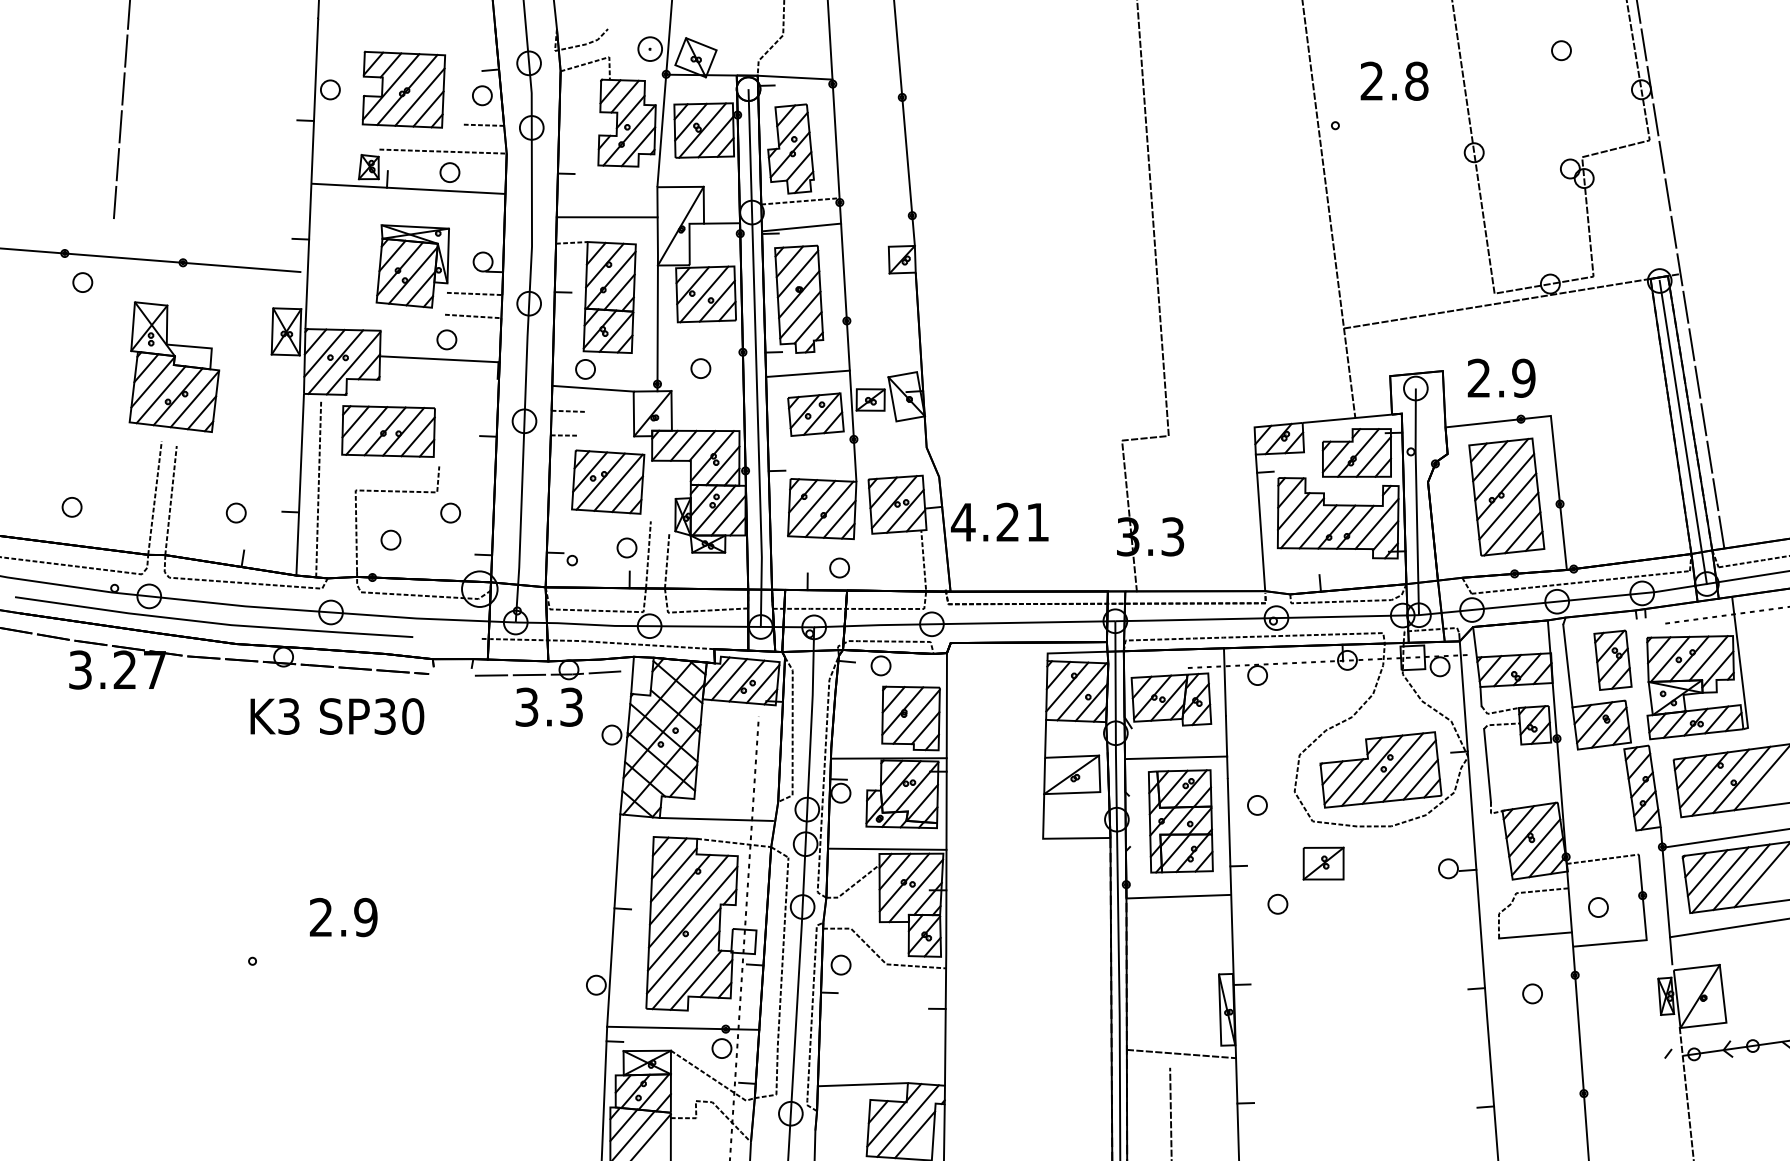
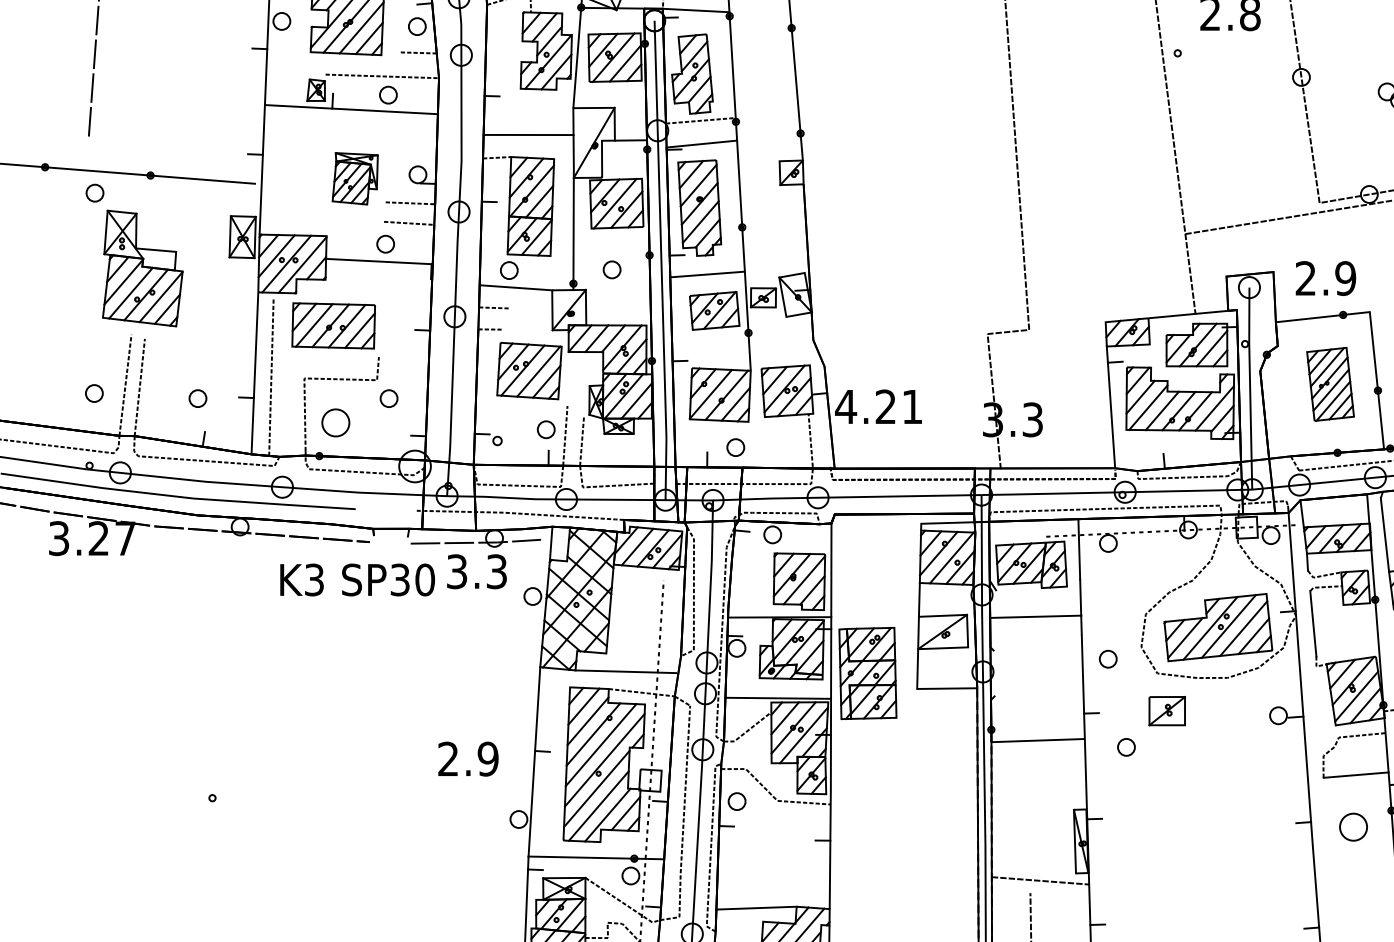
part: (412, 266) -> (355, 178), size x0.7
part: (82, 282) -> (94, 193), moved
part: (1506, 496) -> (1330, 383), size x0.7
part: (71, 507) -> (93, 393), moved
part: (390, 539) -> (335, 422), size x1.6
text: (337, 716) -> (357, 579), moved
part: (1180, 821) -> (867, 673), moved
text: (343, 917) -> (468, 759), moved
part: (1532, 993) -> (1353, 826), size x1.6

